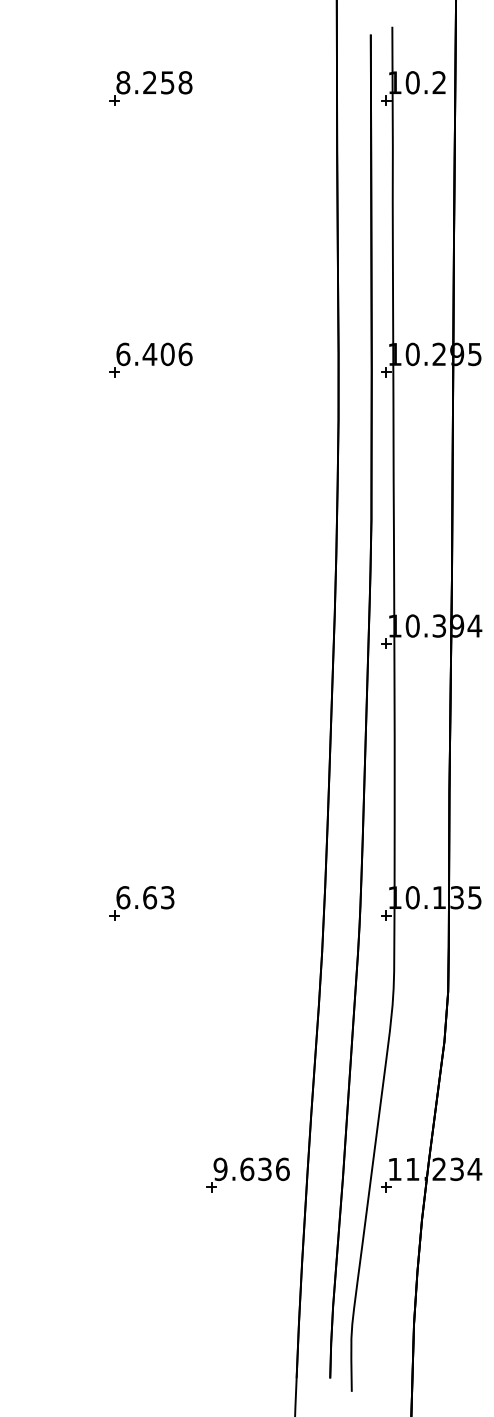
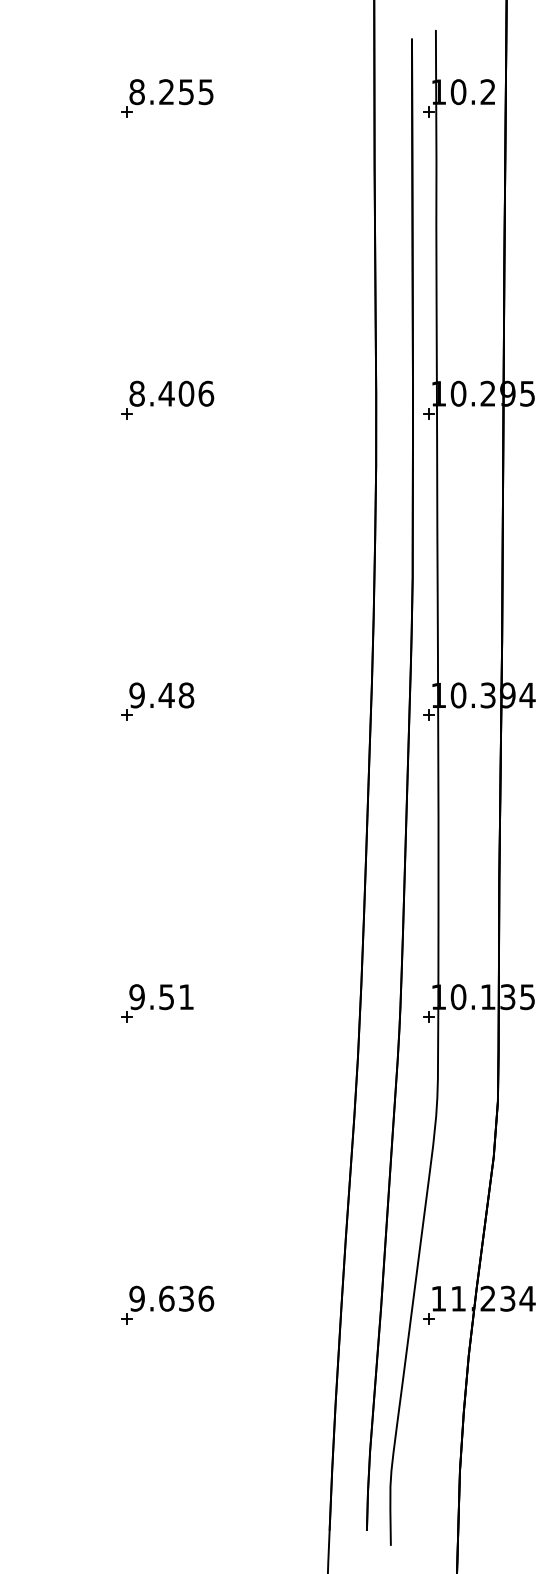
text: (184, 83) -> (205, 92), 8.258 -> 8.255
text: (123, 354) -> (137, 393), 6.406 -> 8.406
part: (141, 631) -> (157, 701), added
text: (145, 898) -> (161, 997), 6.63 -> 9.51
part: (247, 1174) -> (167, 1304), moved

